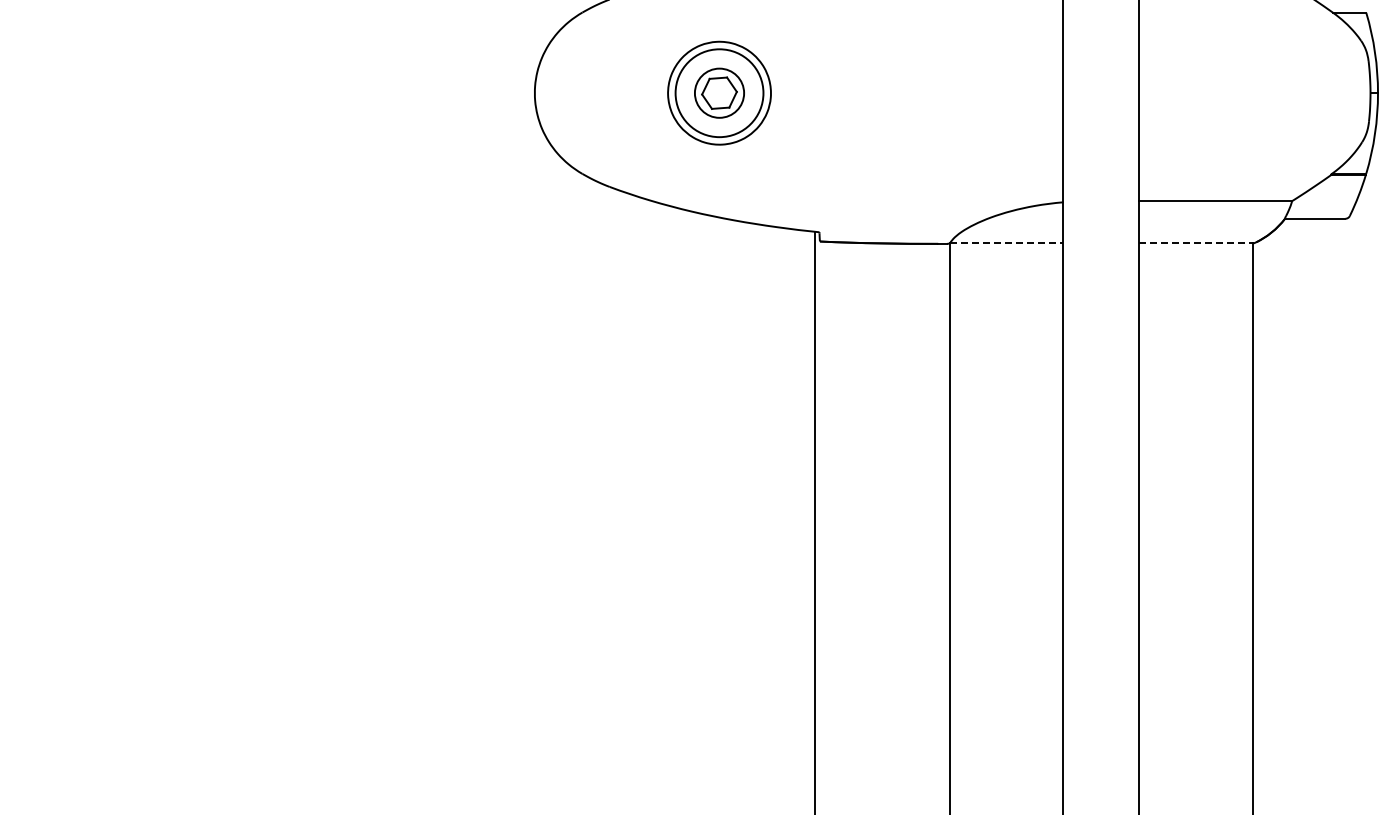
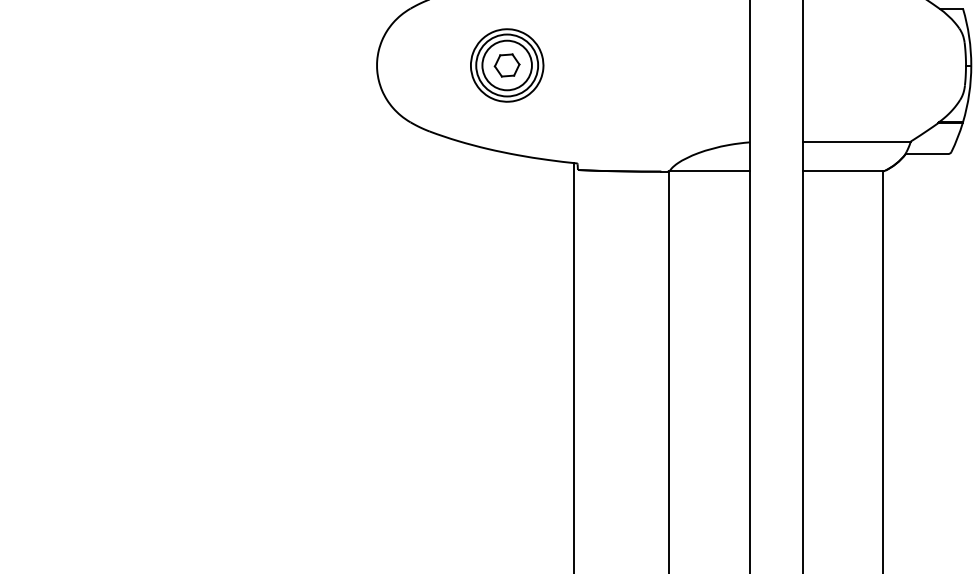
circle: (719, 93) -> (507, 65), size x1.43
line: (1006, 243) -> (709, 171), dashed -> solid
line: (1196, 243) -> (843, 171), dashed -> solid

